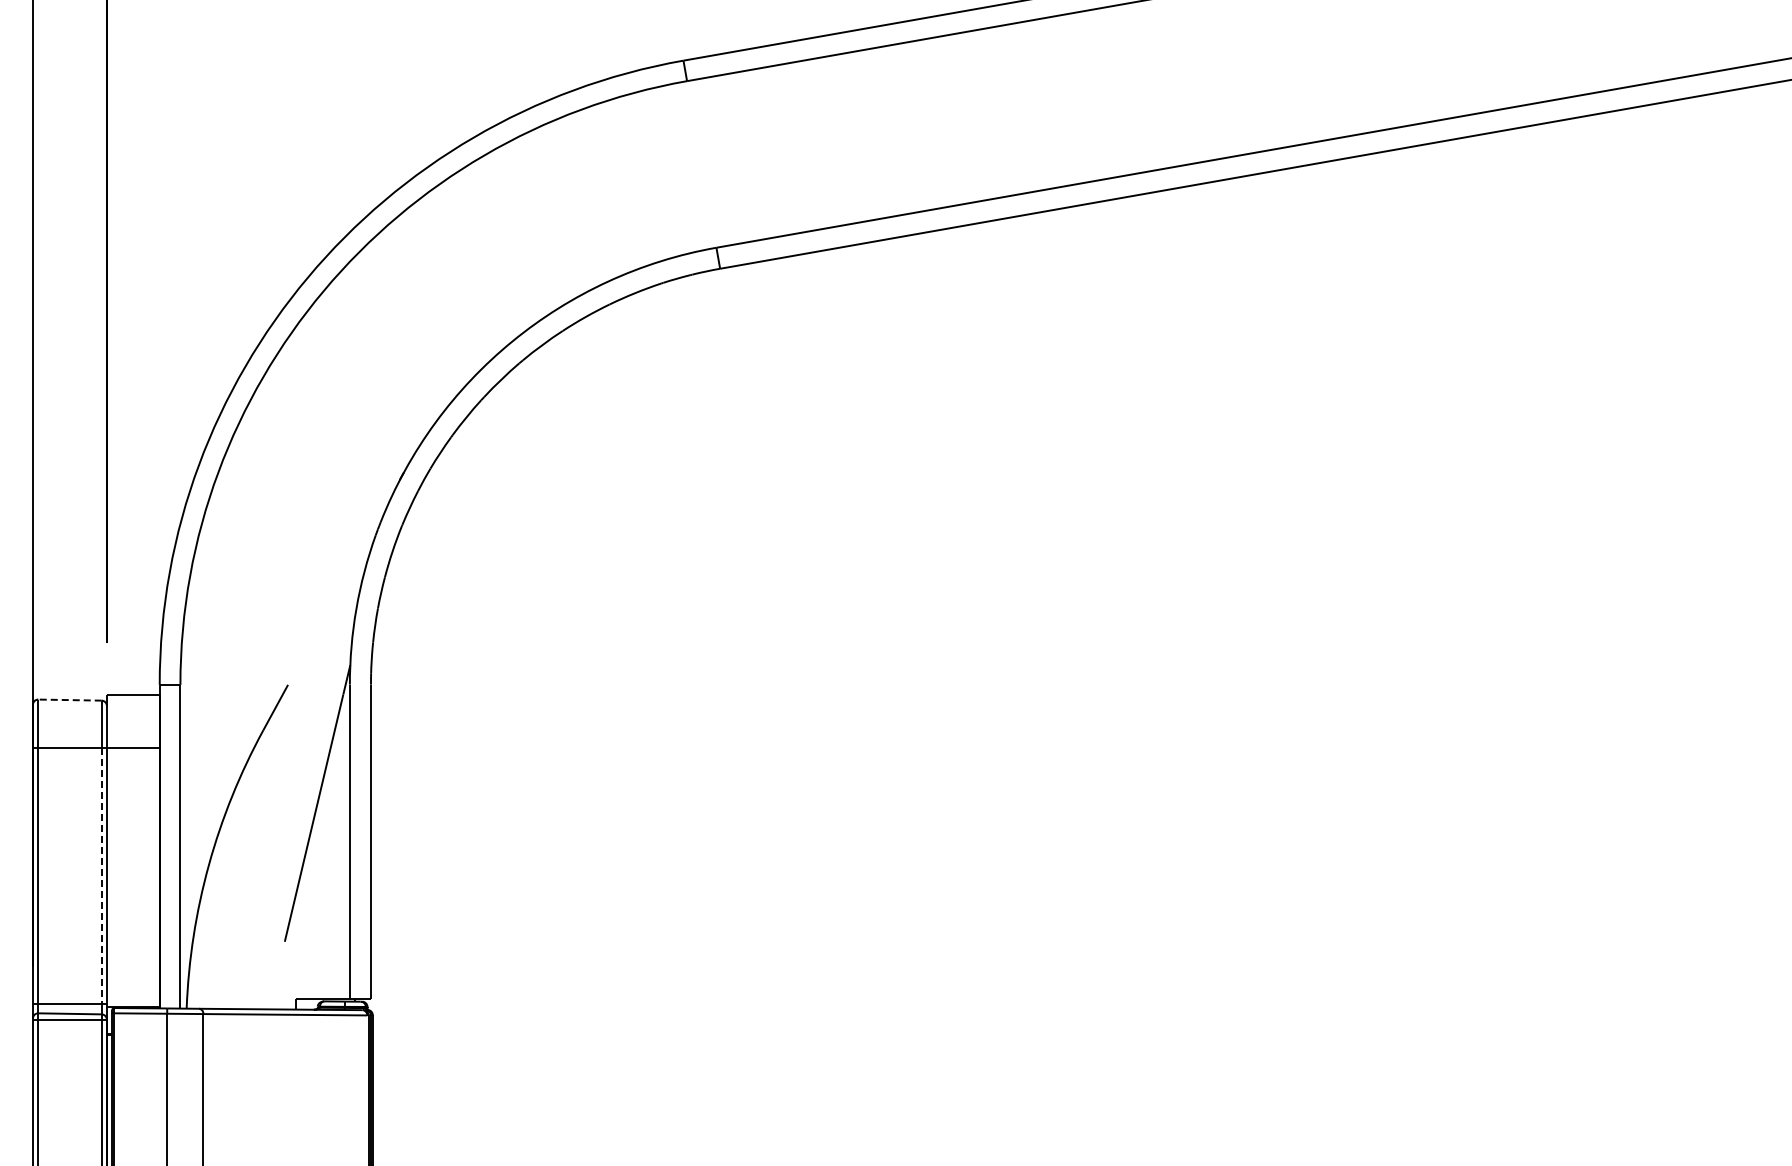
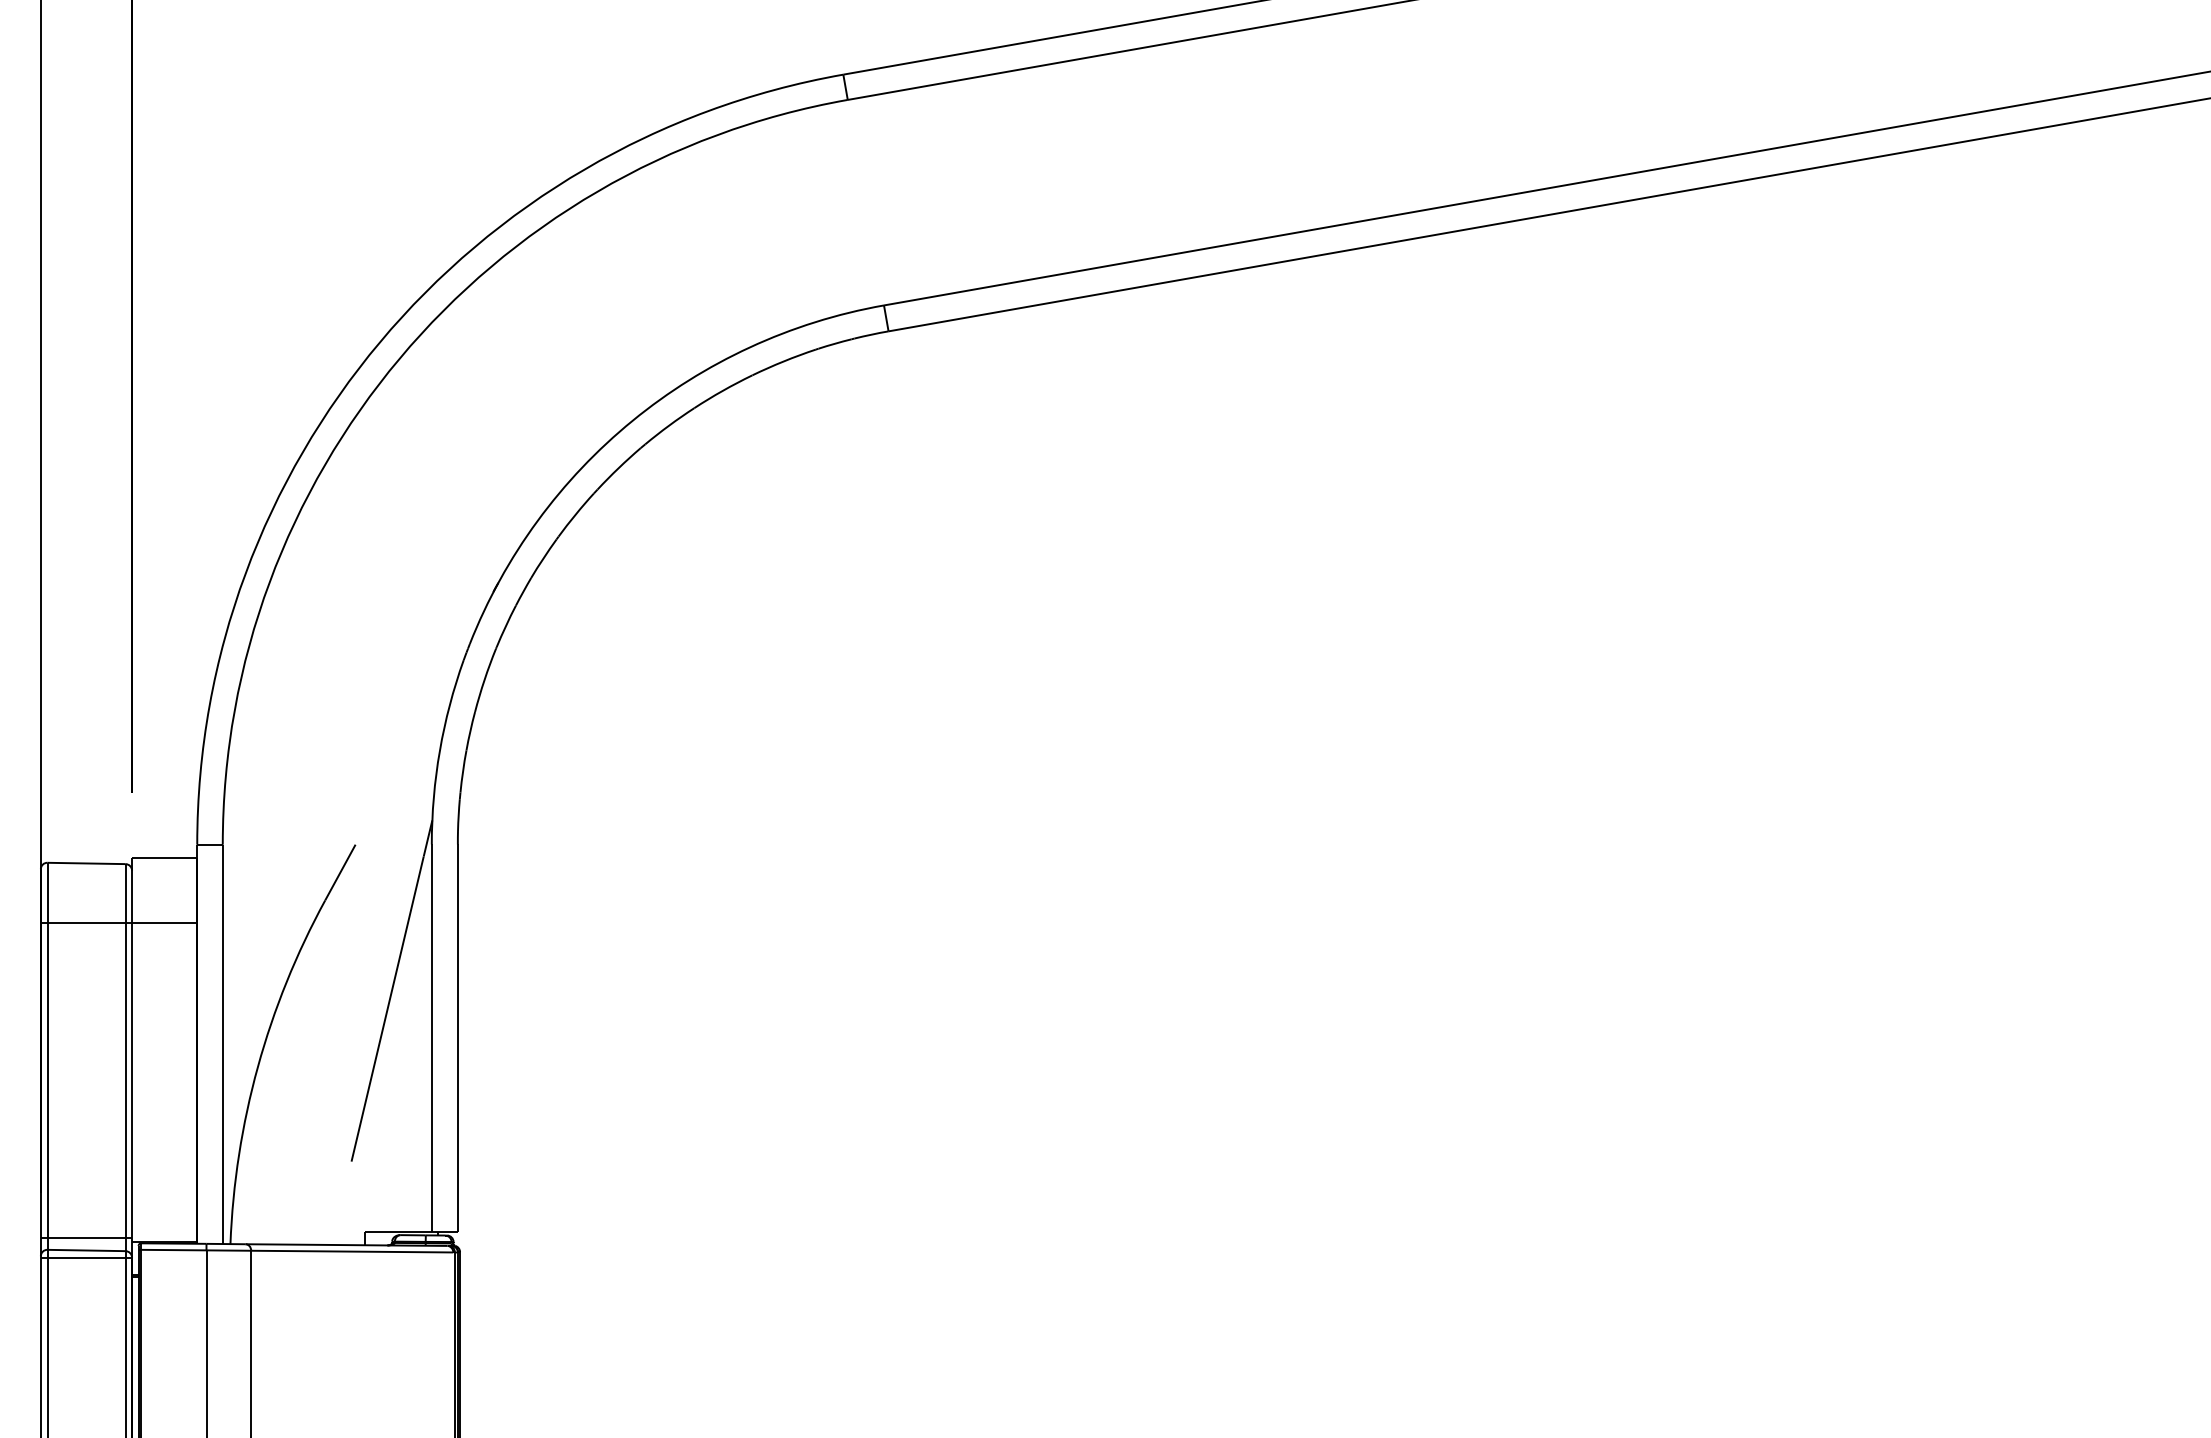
line: (70, 700) -> (87, 863), dashed -> solid
line: (101, 876) -> (125, 1081), dashed -> solid

